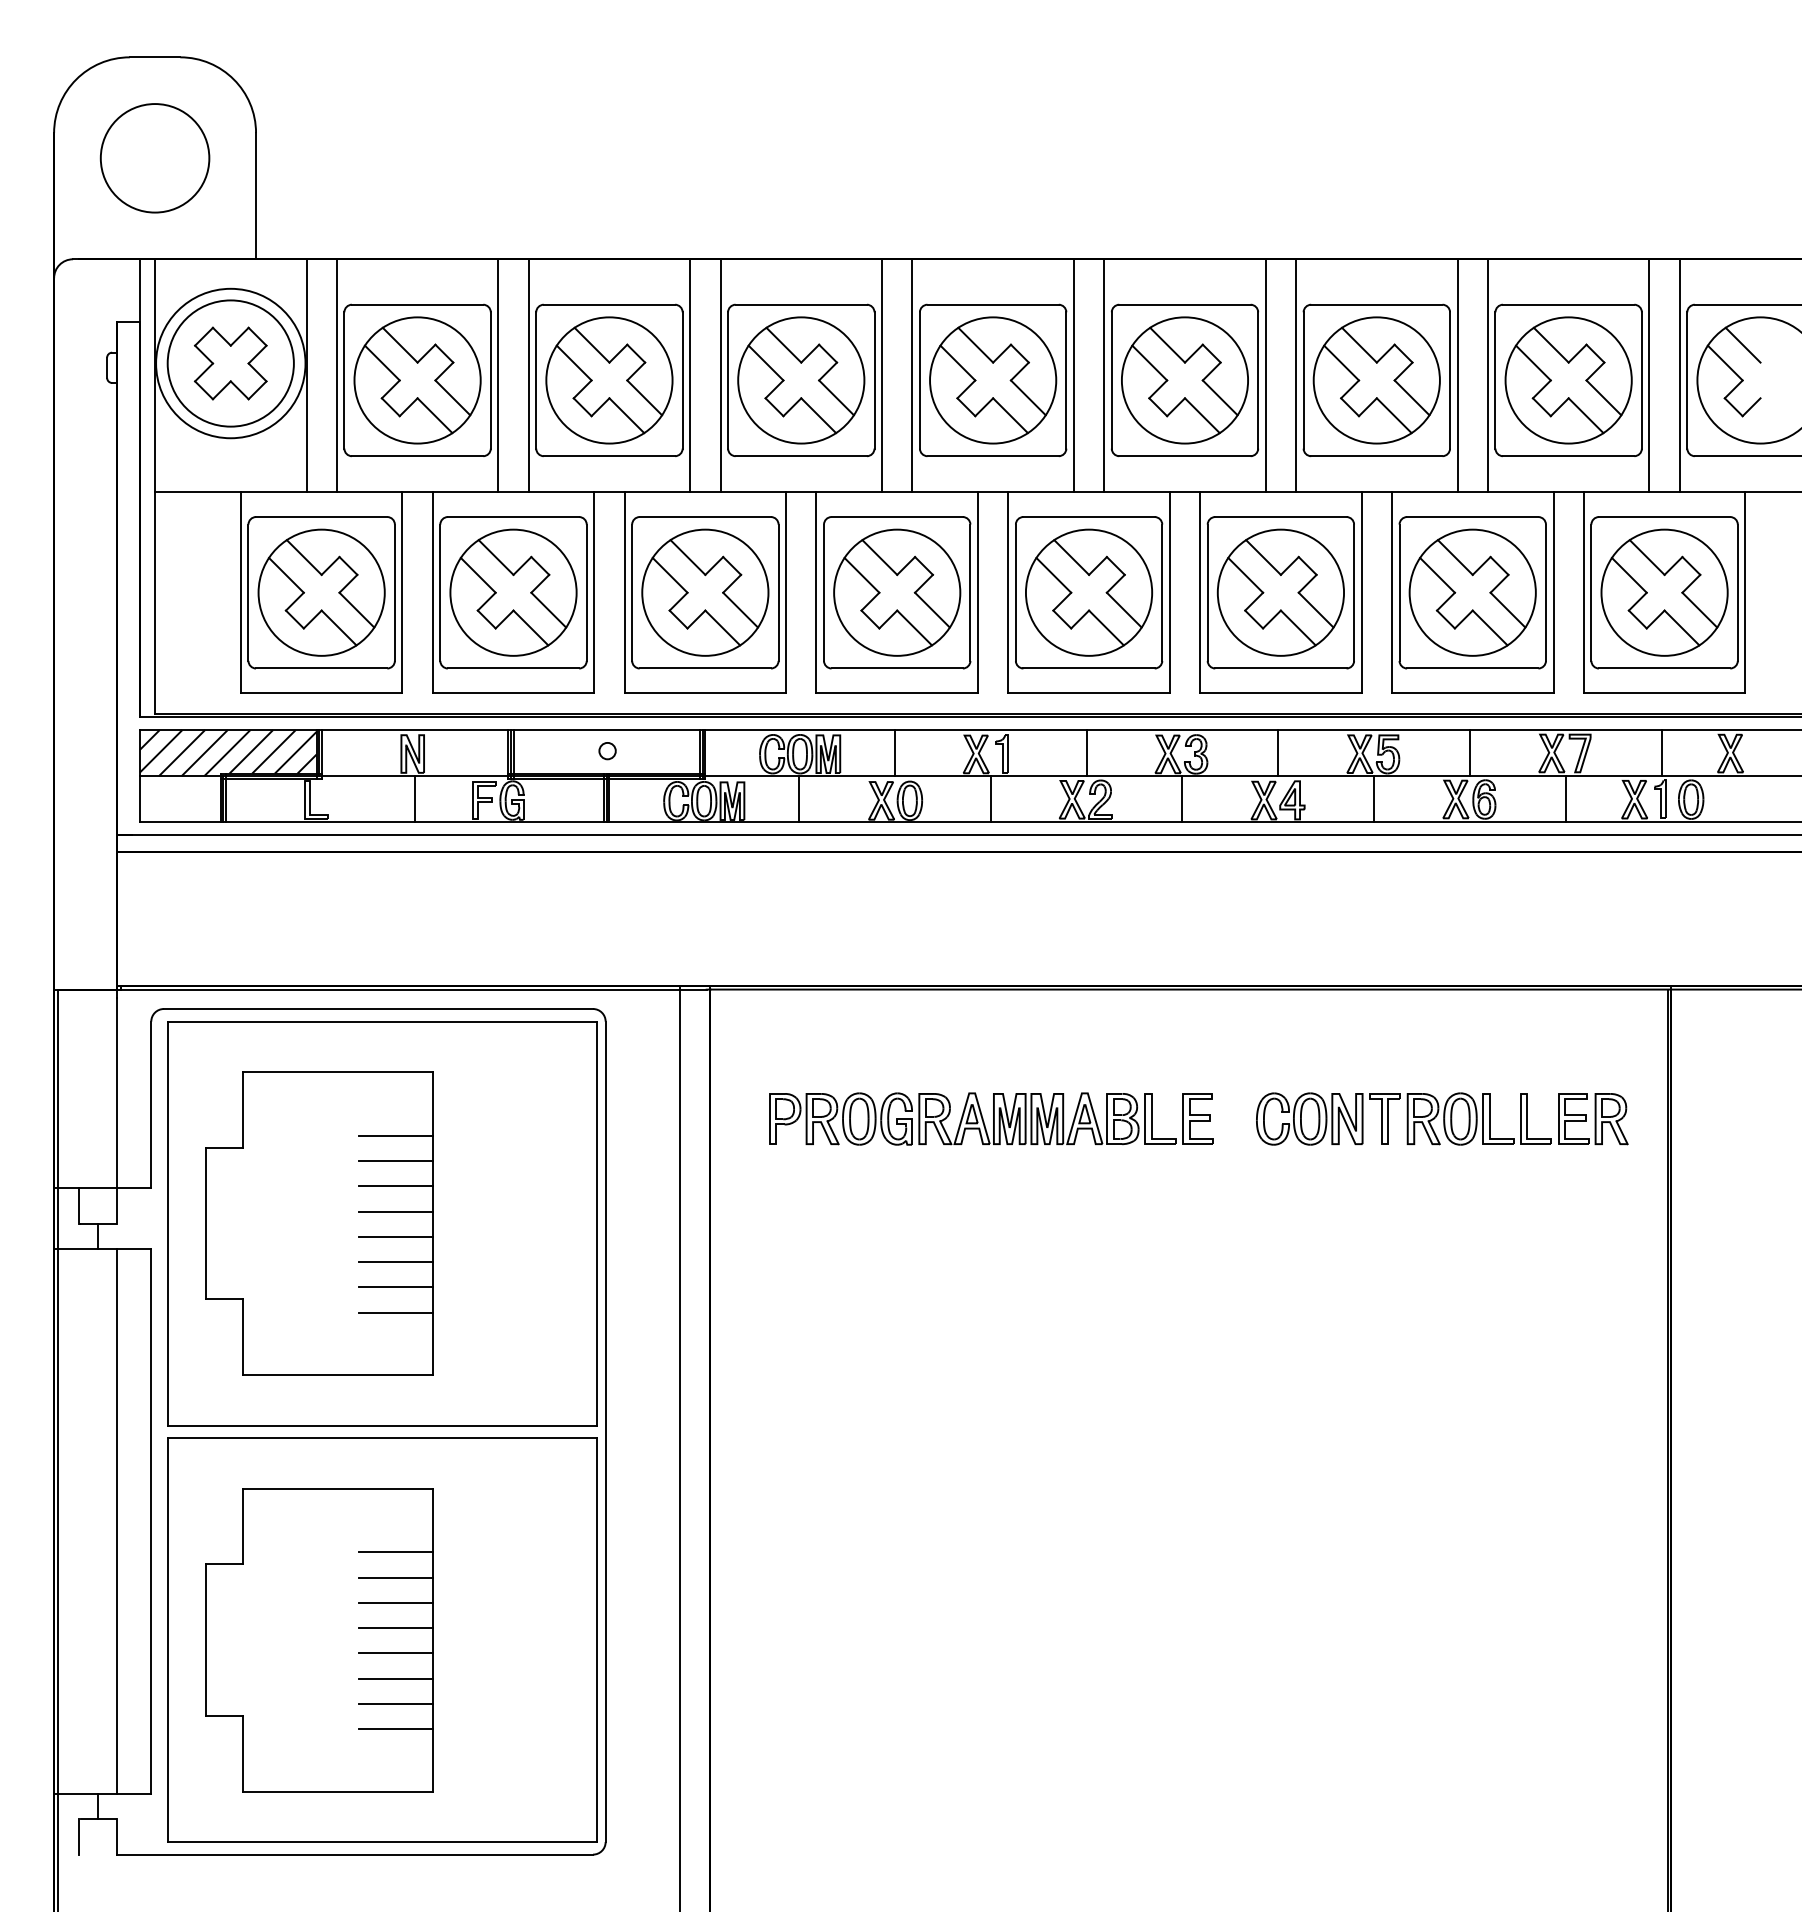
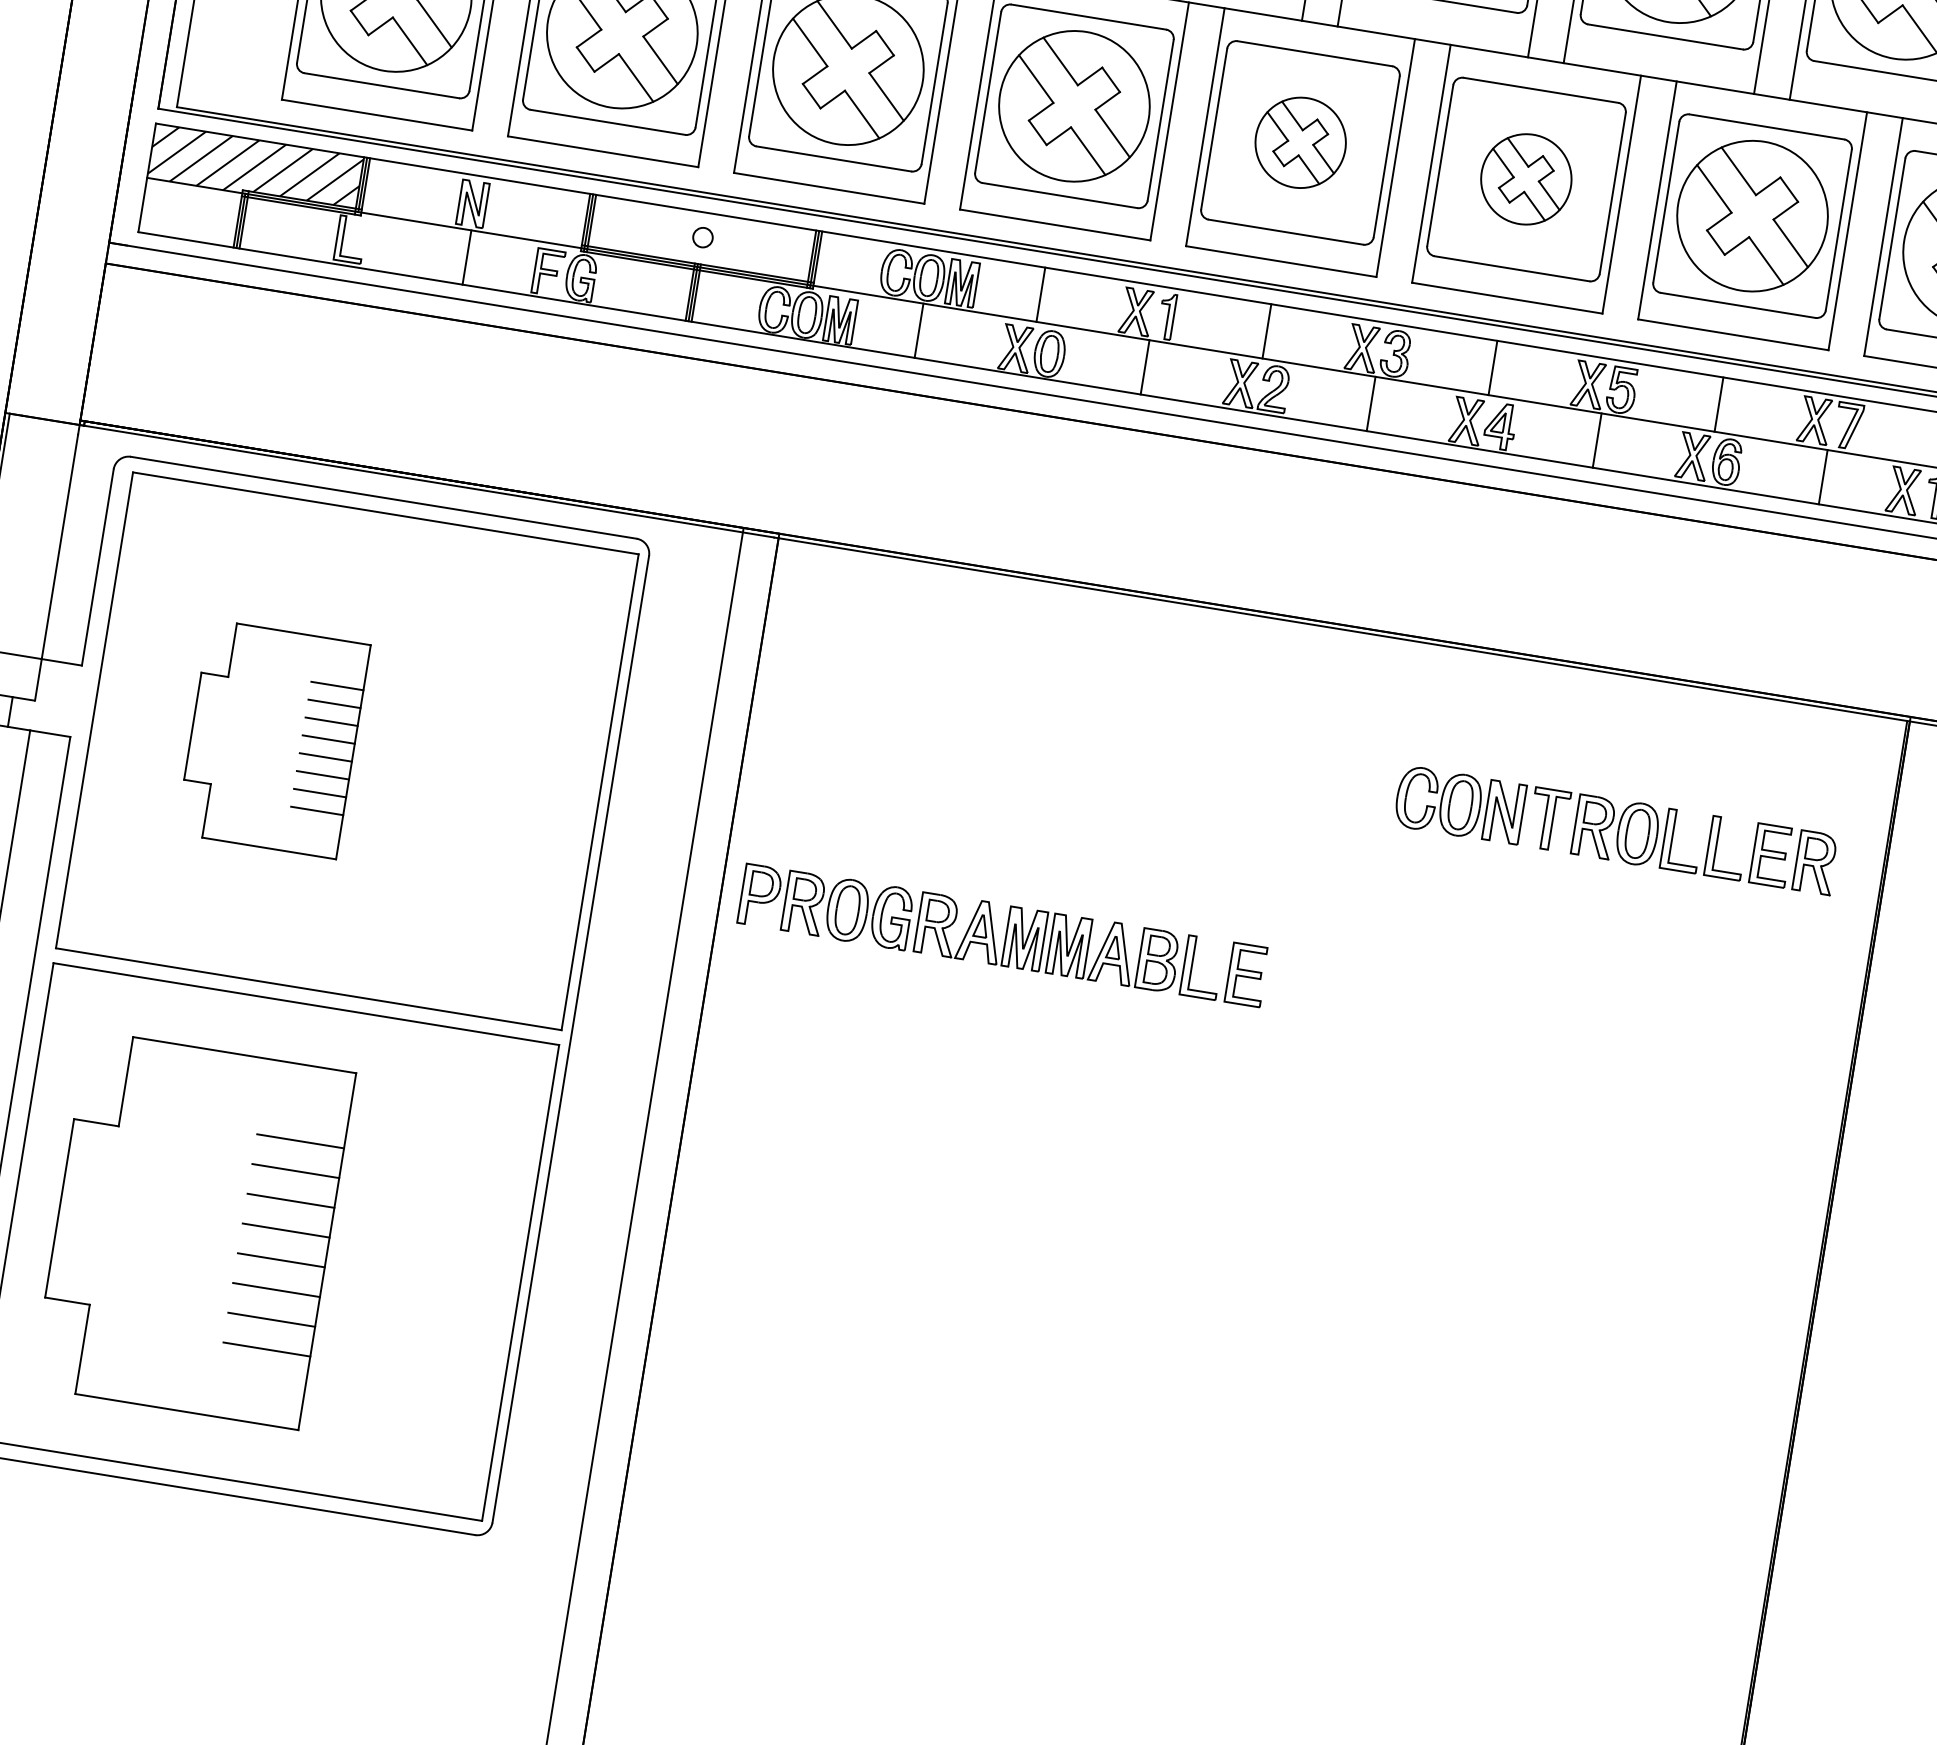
part: (1089, 592) -> (1301, 142), size x0.6
part: (1280, 592) -> (1526, 179), size x0.6
part: (991, 1118) -> (1003, 934), moved
part: (319, 1223) -> (273, 739), size x0.6

